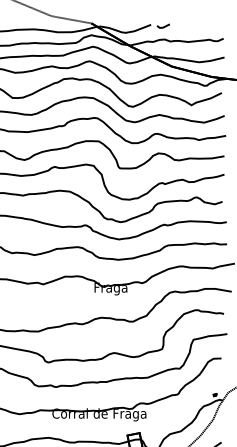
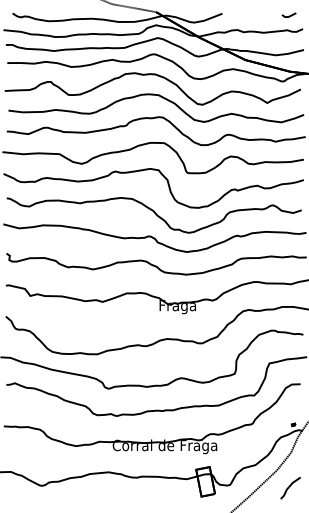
line: (163, 26) -> (289, 15), moved

